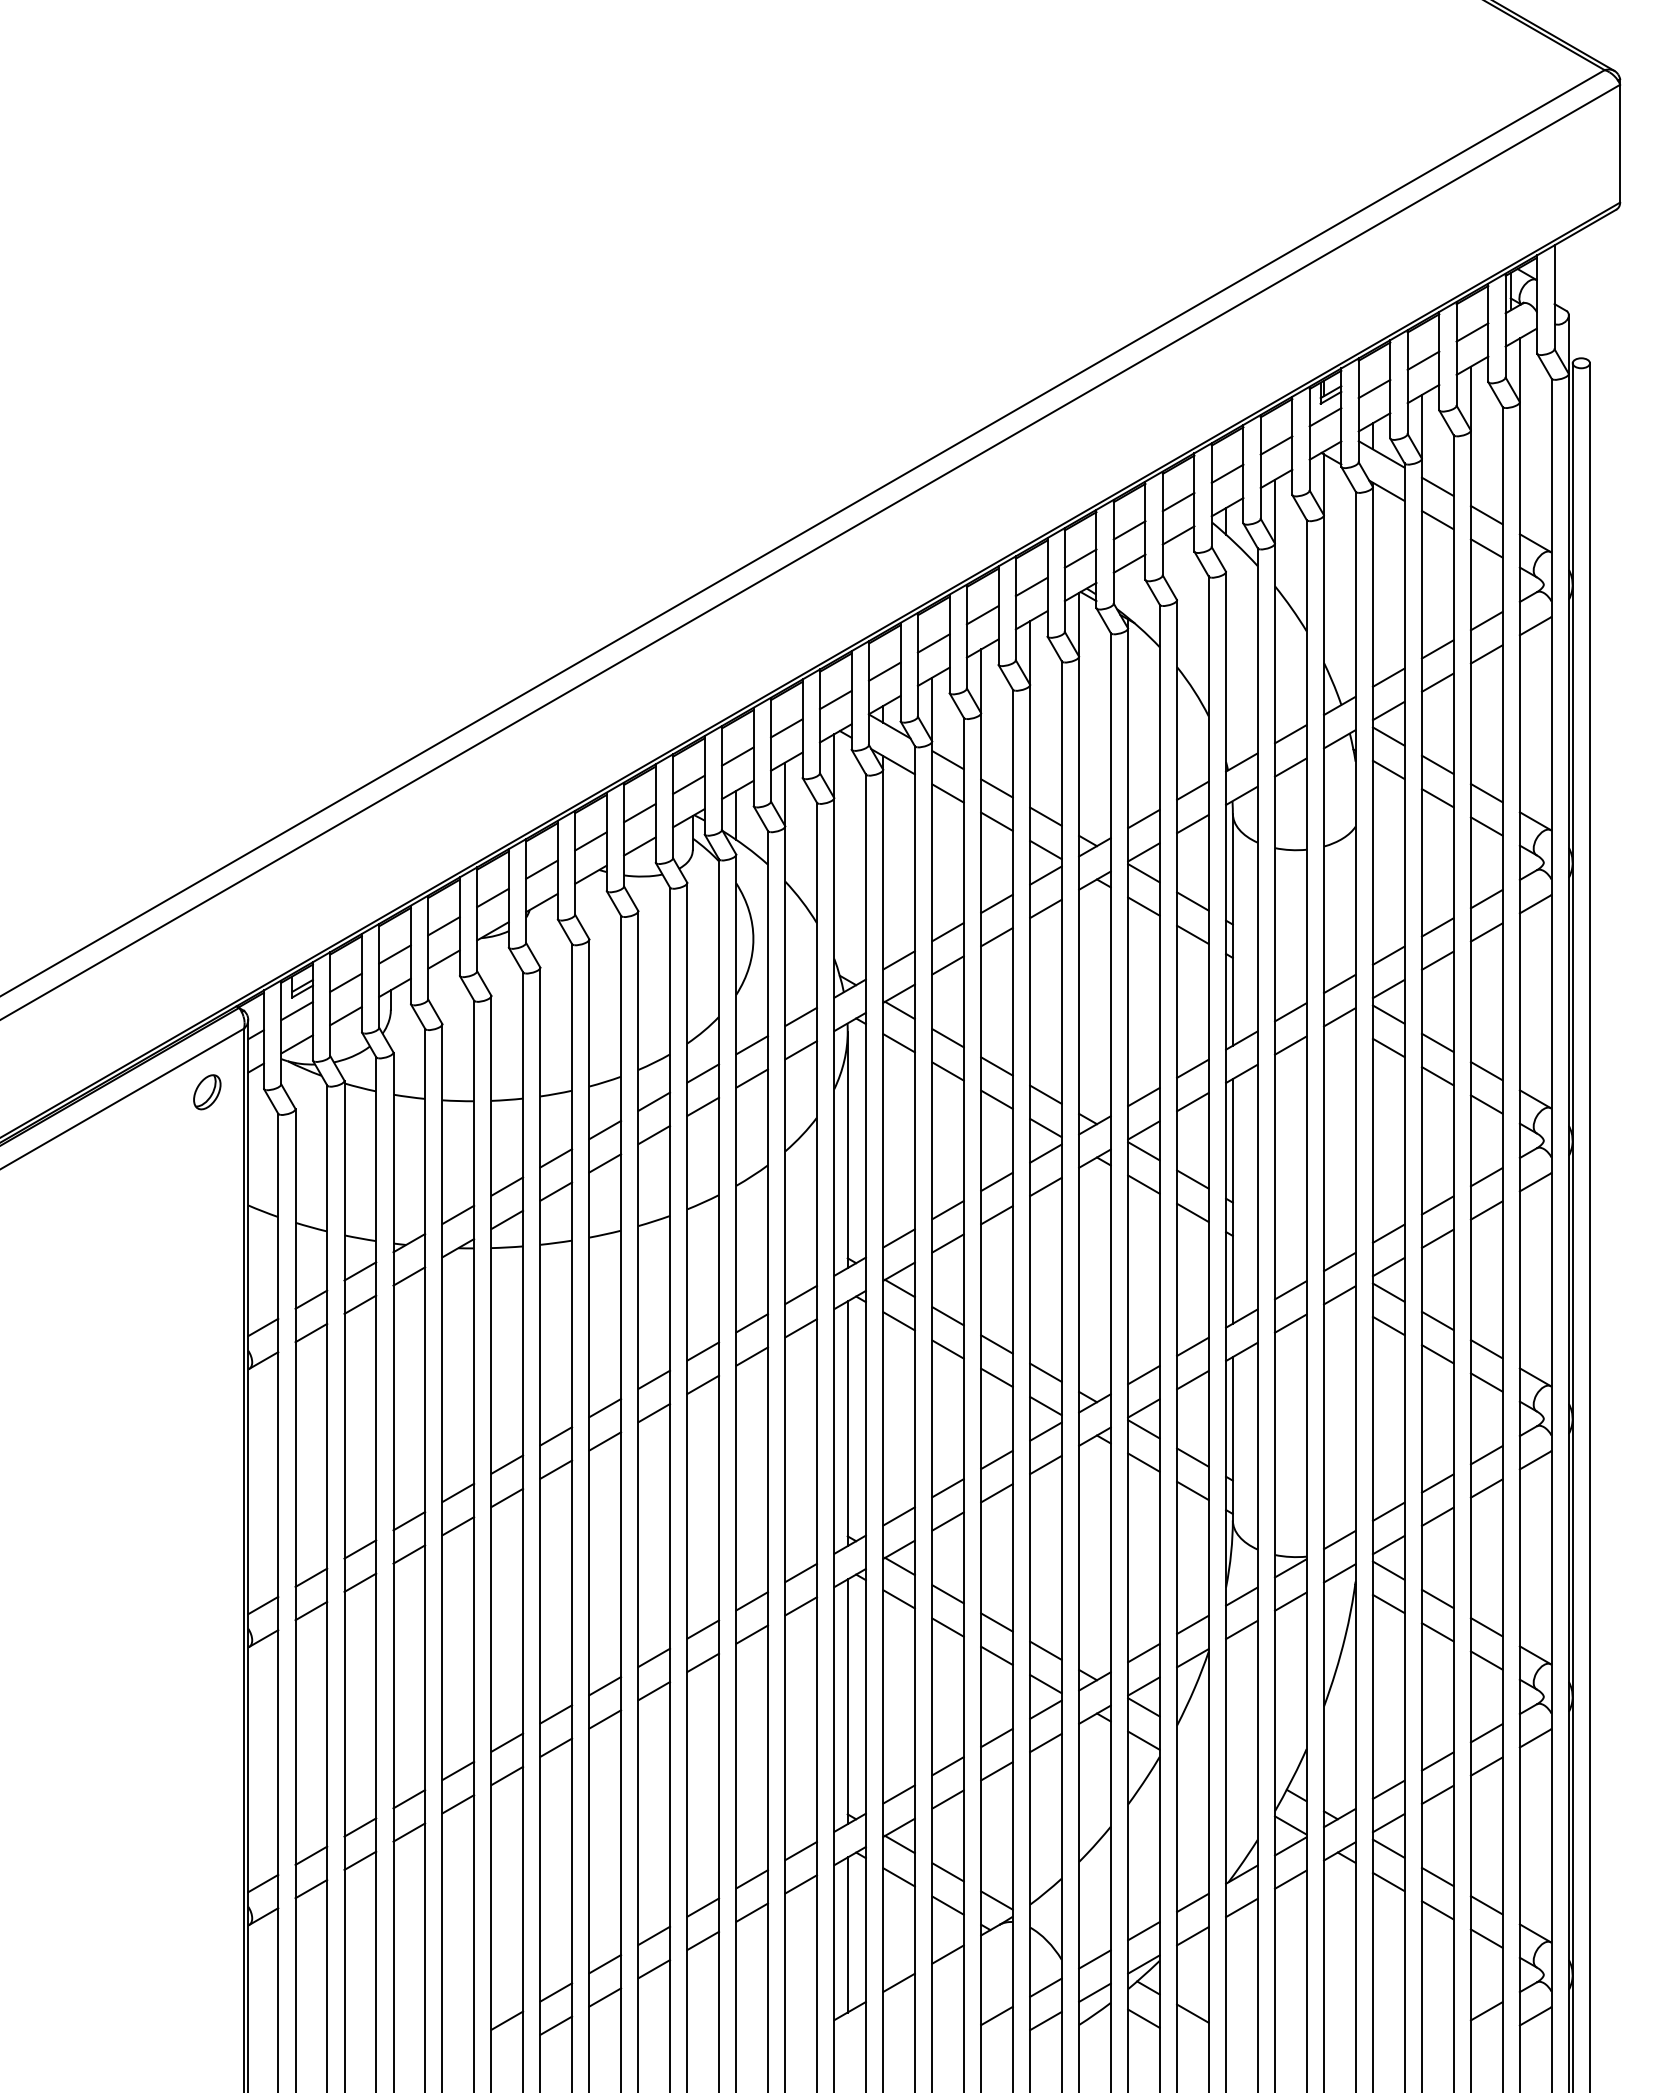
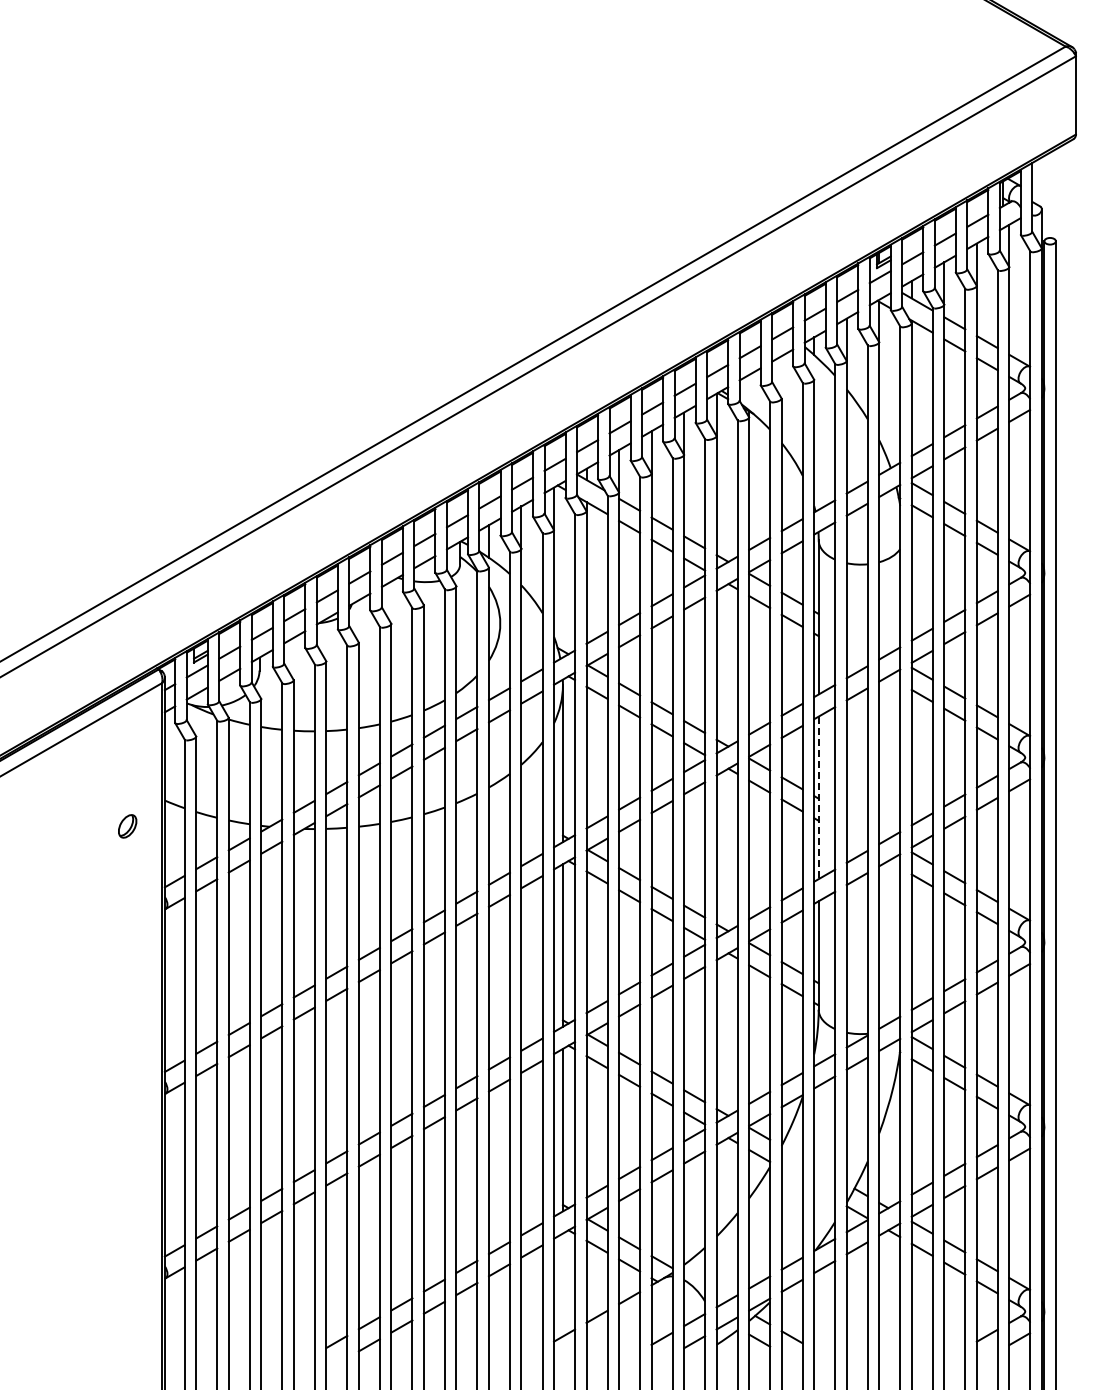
part: (207, 1092) -> (127, 826), moved
line: (1232, 1202) -> (818, 798), solid -> dashed
line: (847, 1934) -> (562, 1284), removed

